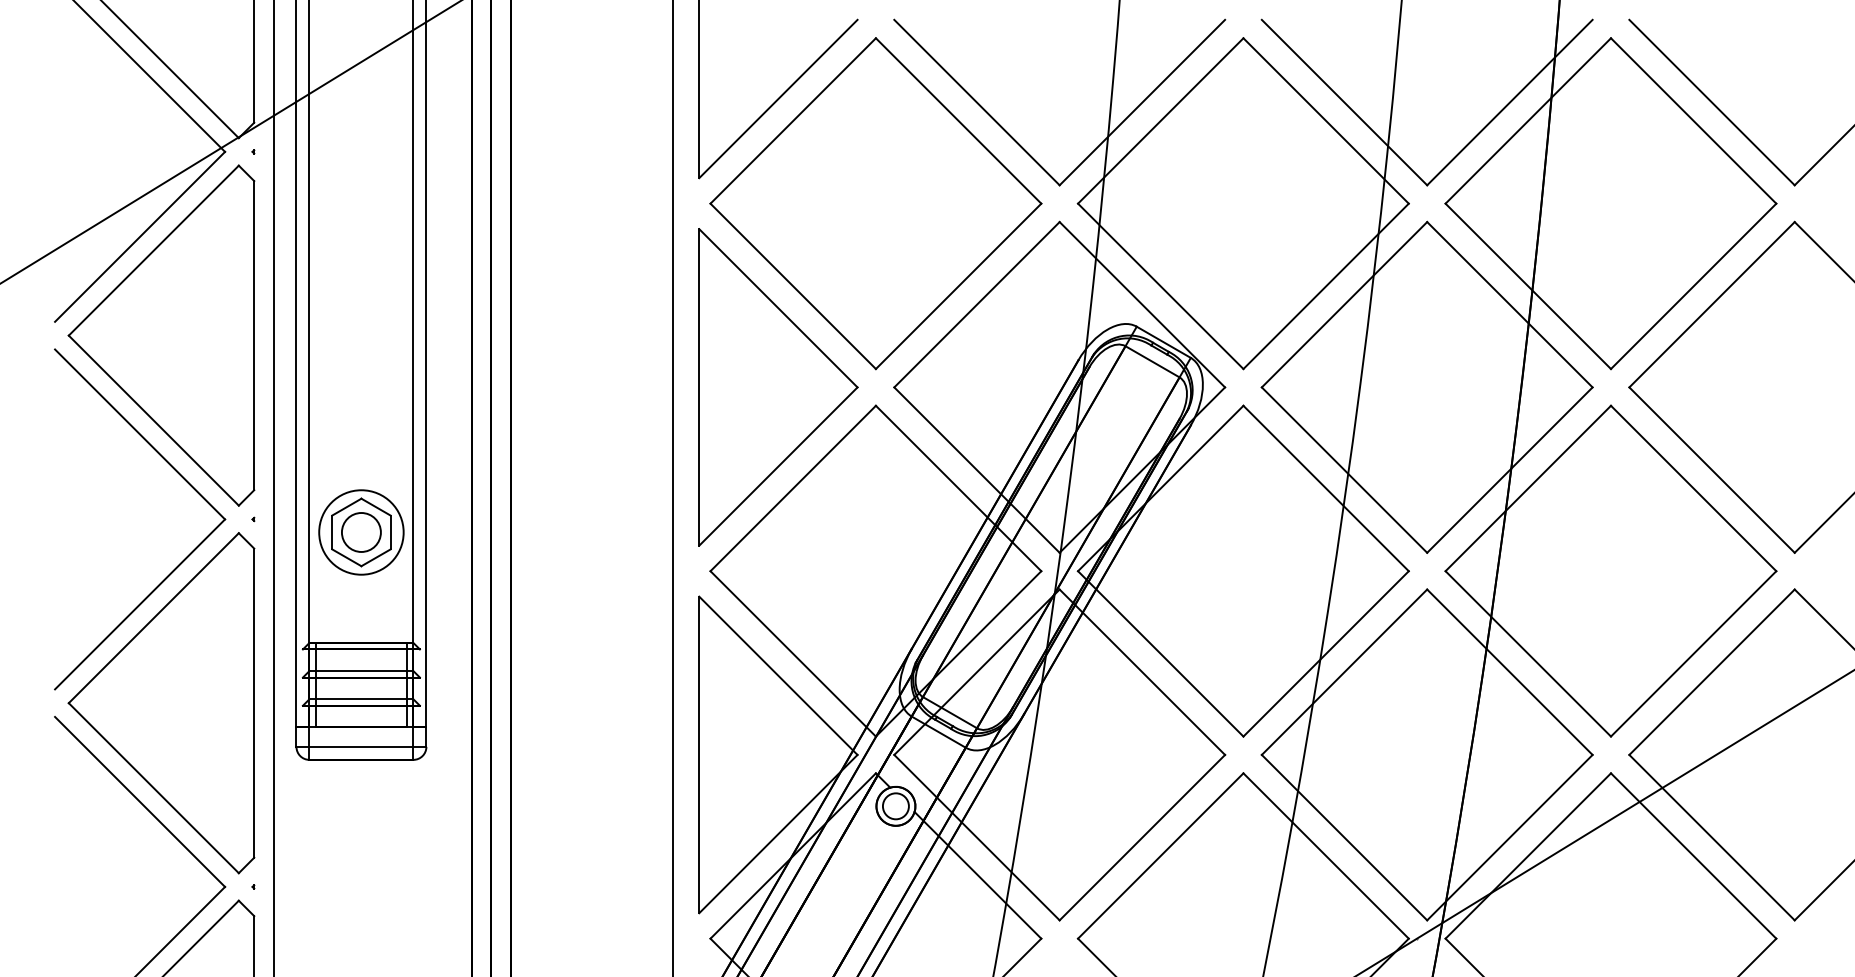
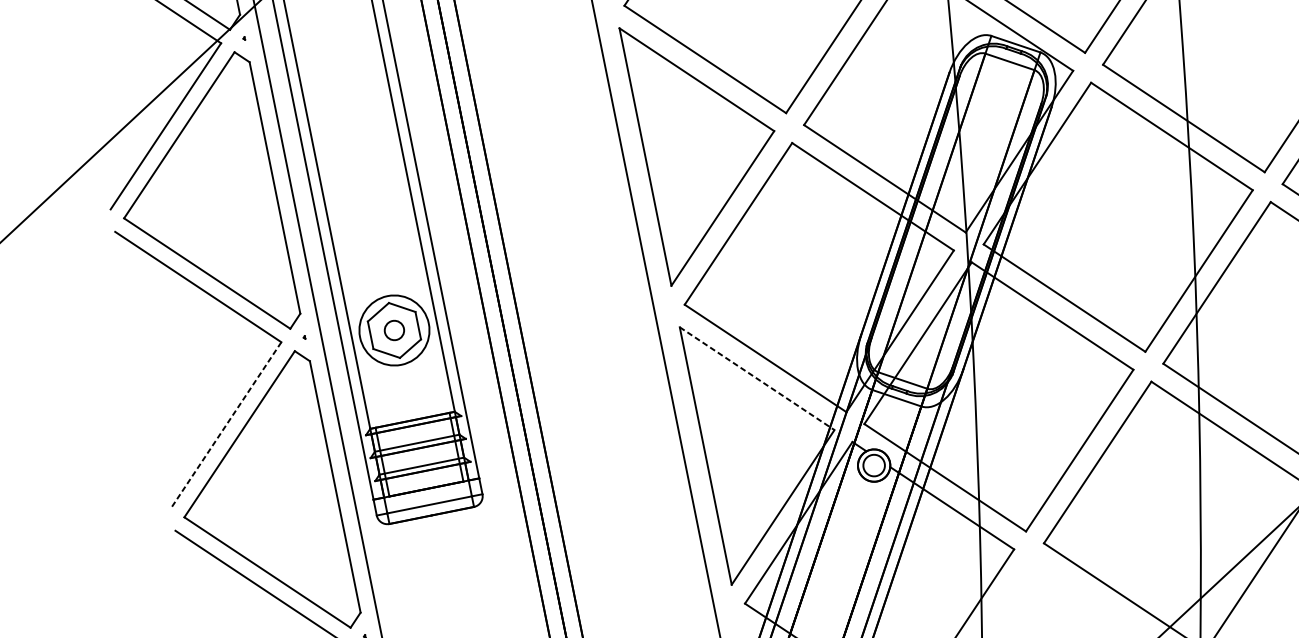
circle: (360, 532) -> (393, 330), size x0.6
line: (139, 604) -> (225, 425), solid -> dashed
line: (778, 675) -> (757, 378), solid -> dashed

